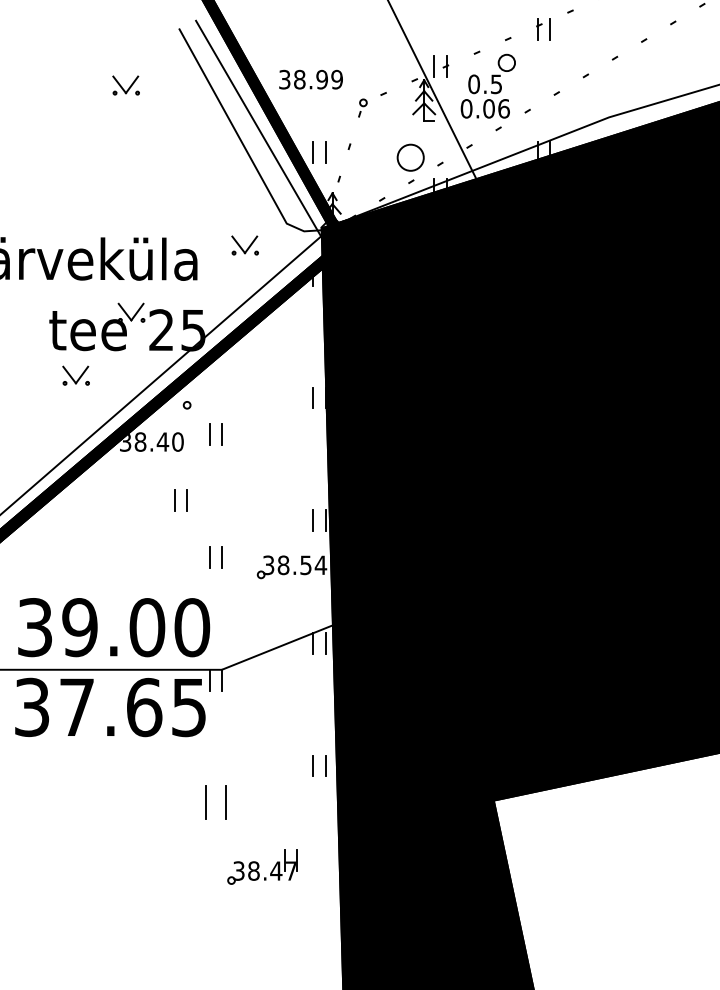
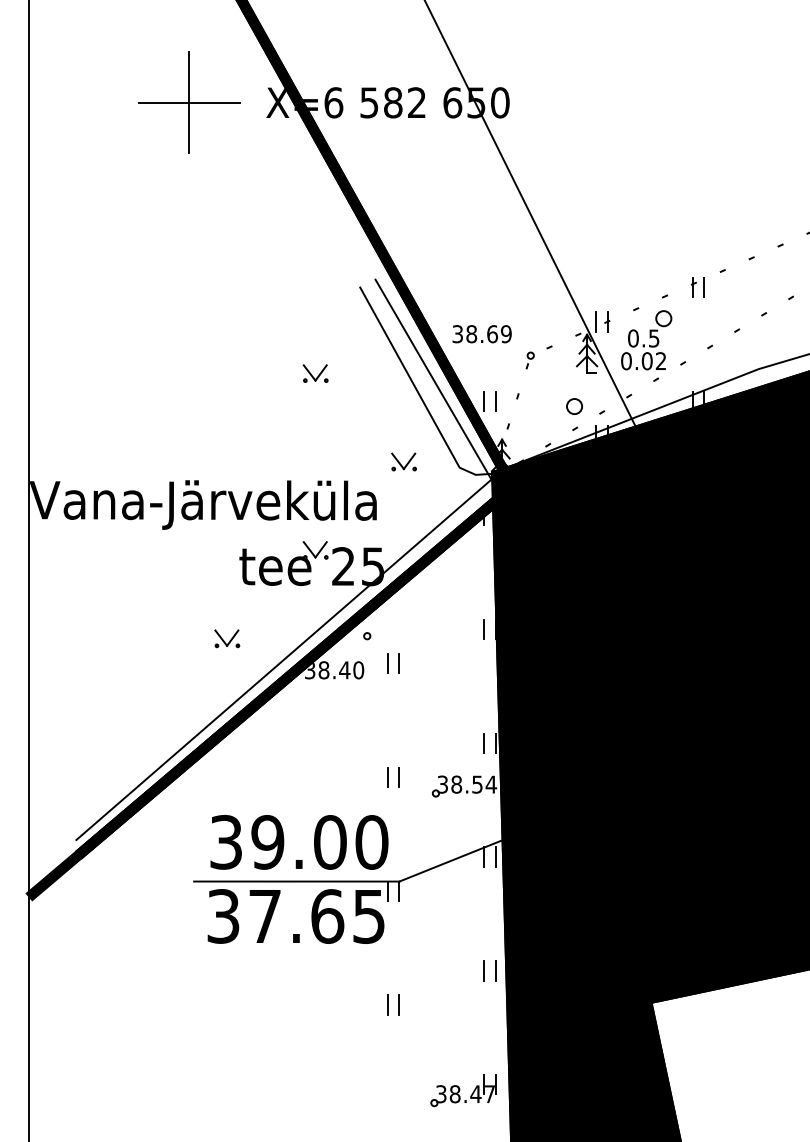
text: (322, 80) -> (492, 334), 38.99 -> 38.69
part: (125, 85) -> (315, 373), moved
text: (503, 109) -> (660, 361), 0.06 -> 0.02
part: (410, 157) -> (574, 406), size x0.62
part: (244, 244) -> (403, 461), moved
part: (76, 375) -> (227, 638), moved
part: (180, 500) -> (361, 724), removed
part: (215, 802) -> (393, 1004), size x0.62
part: (262, 867) -> (463, 1090), moved

